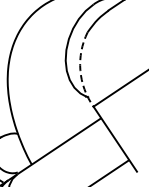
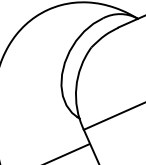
arc: (80, 70) -> (76, 87), dashed -> solid

